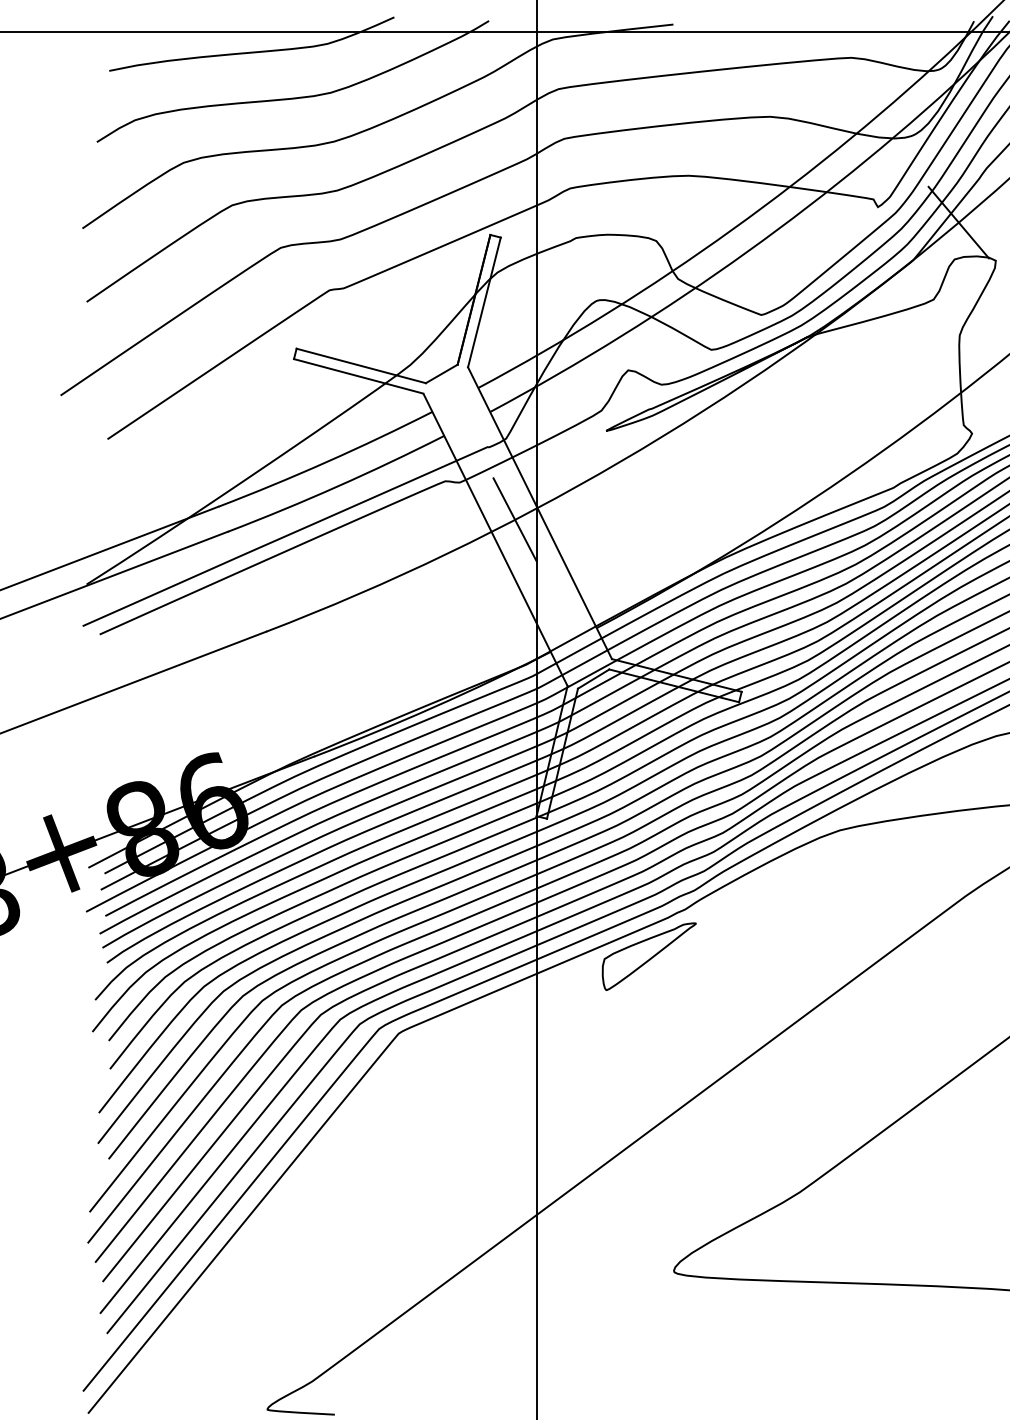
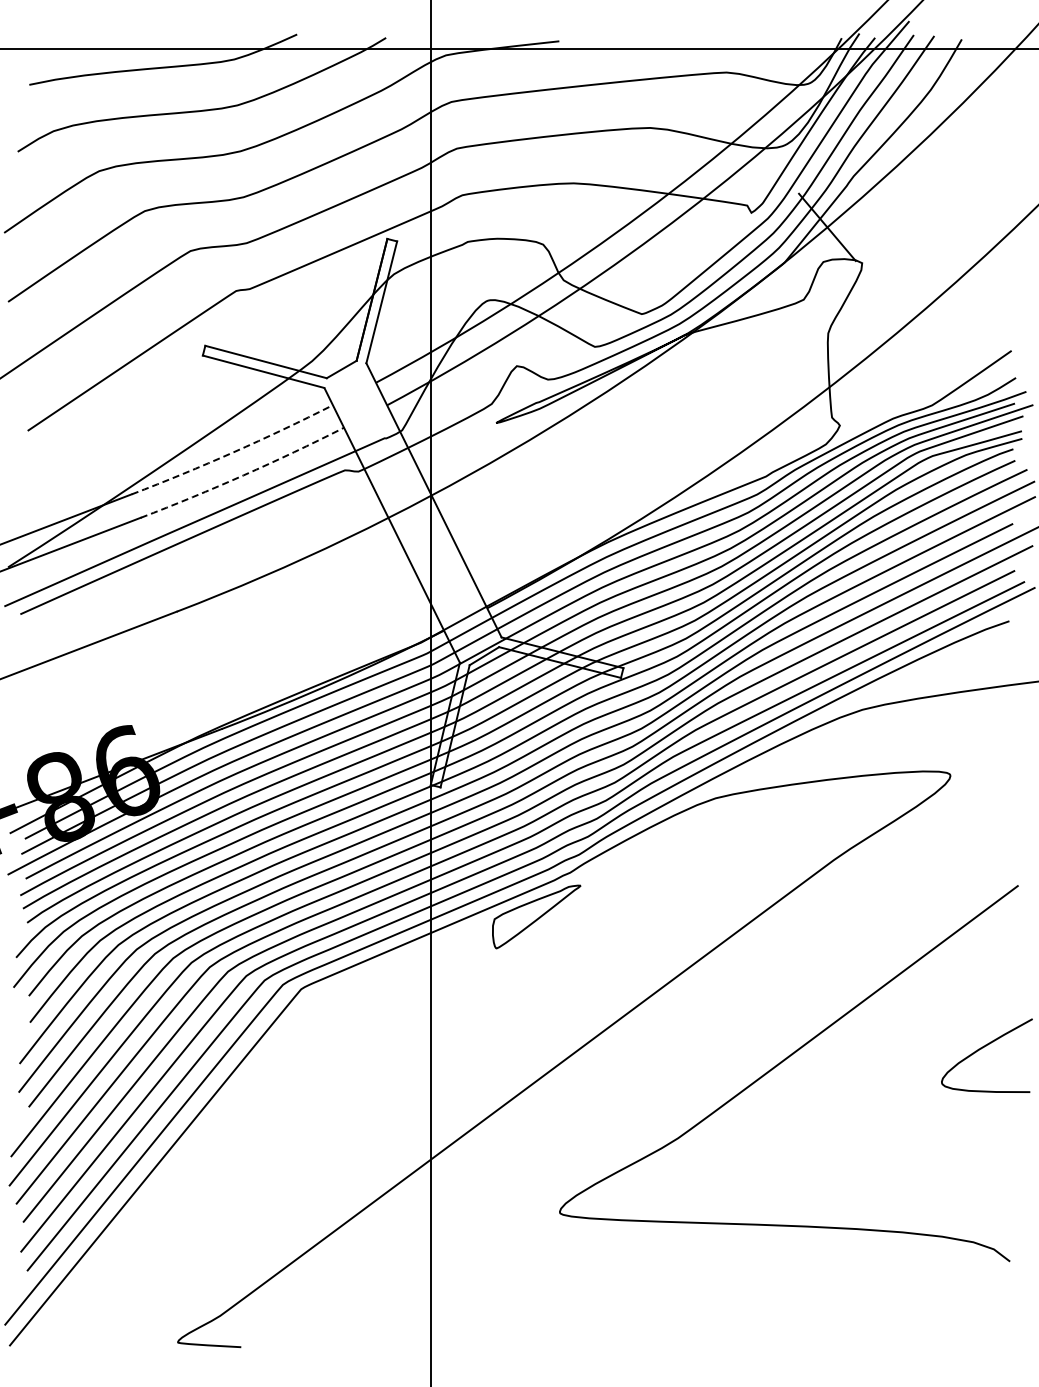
arc: (326, 462) -> (233, 452), solid -> dashed
arc: (337, 486) -> (243, 475), solid -> dashed
line: (515, 519) -> (410, 506), removed

